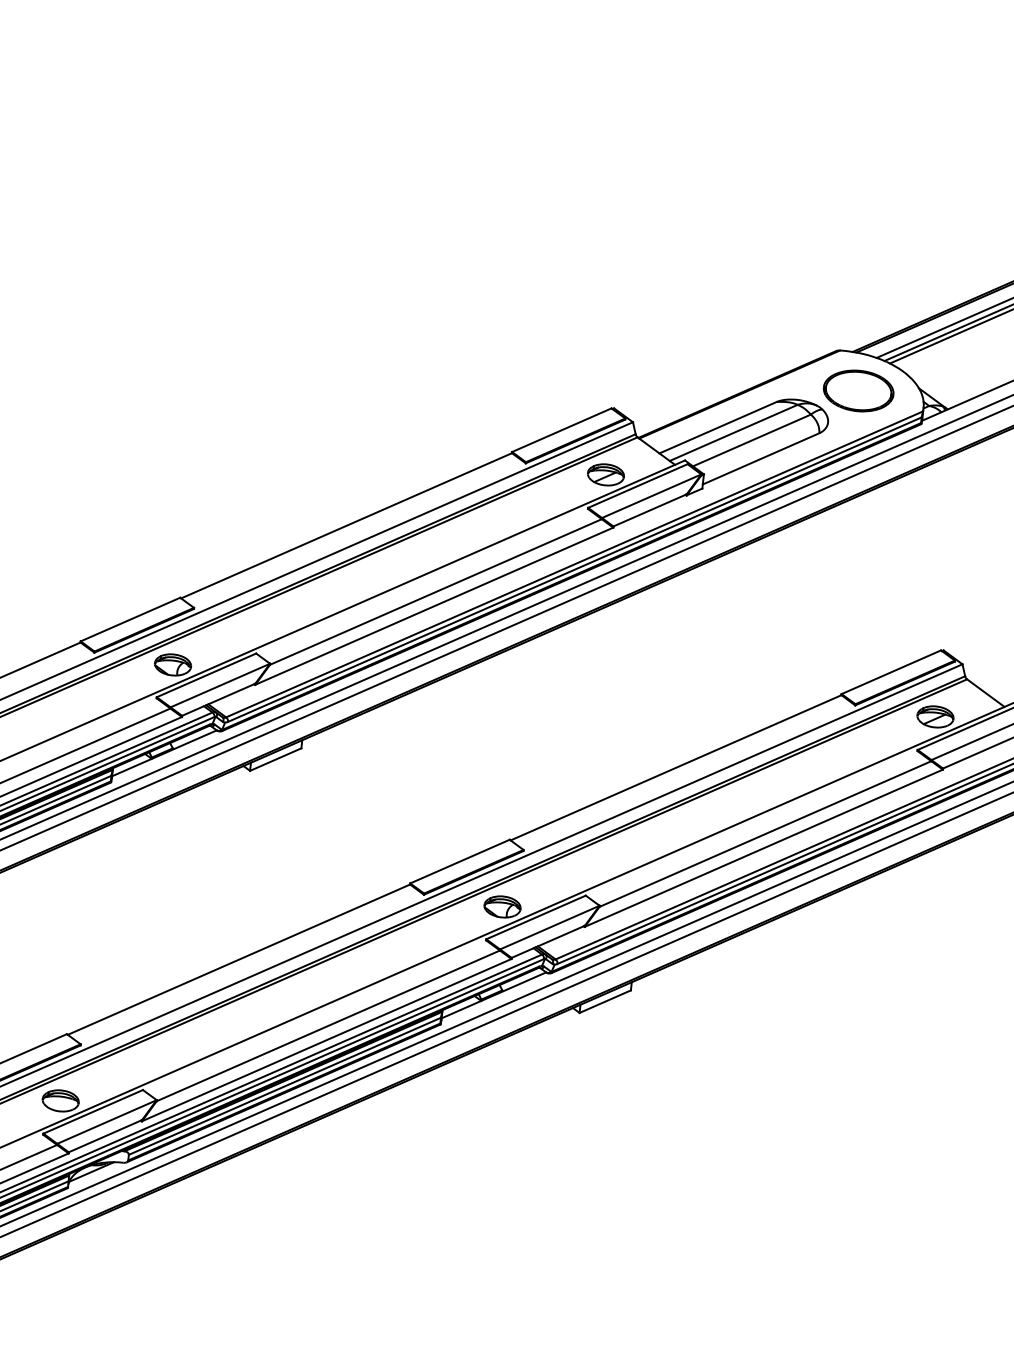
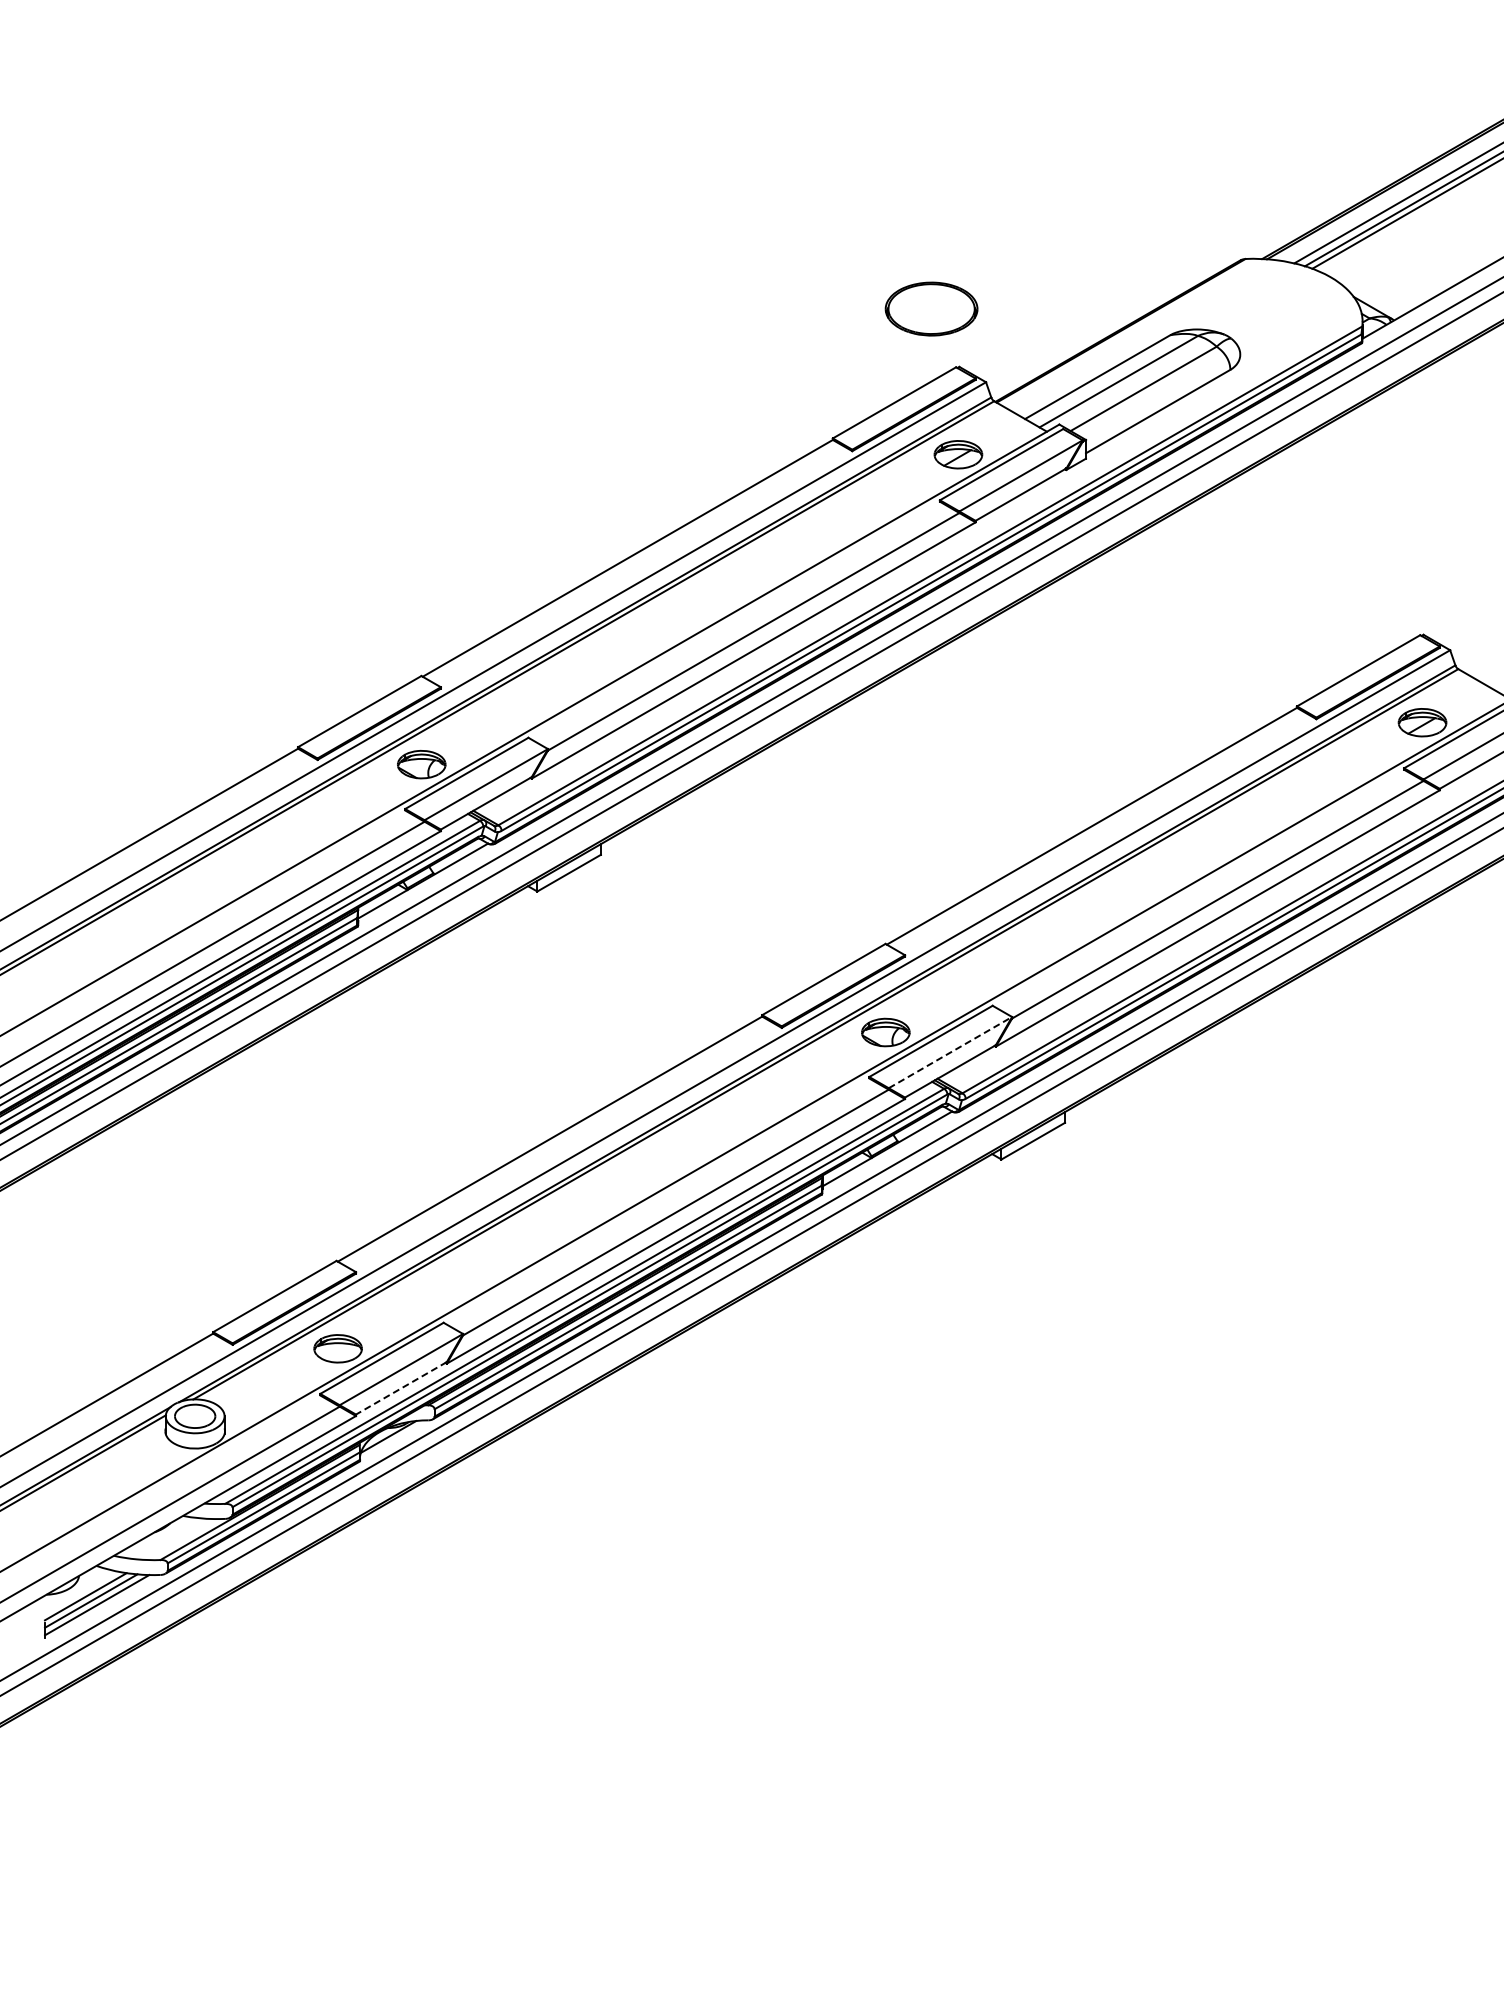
part: (858, 390) -> (931, 308), moved
line: (549, 927) -> (950, 1052), solid -> dashed
line: (105, 1136) -> (401, 1388), solid -> dashed

